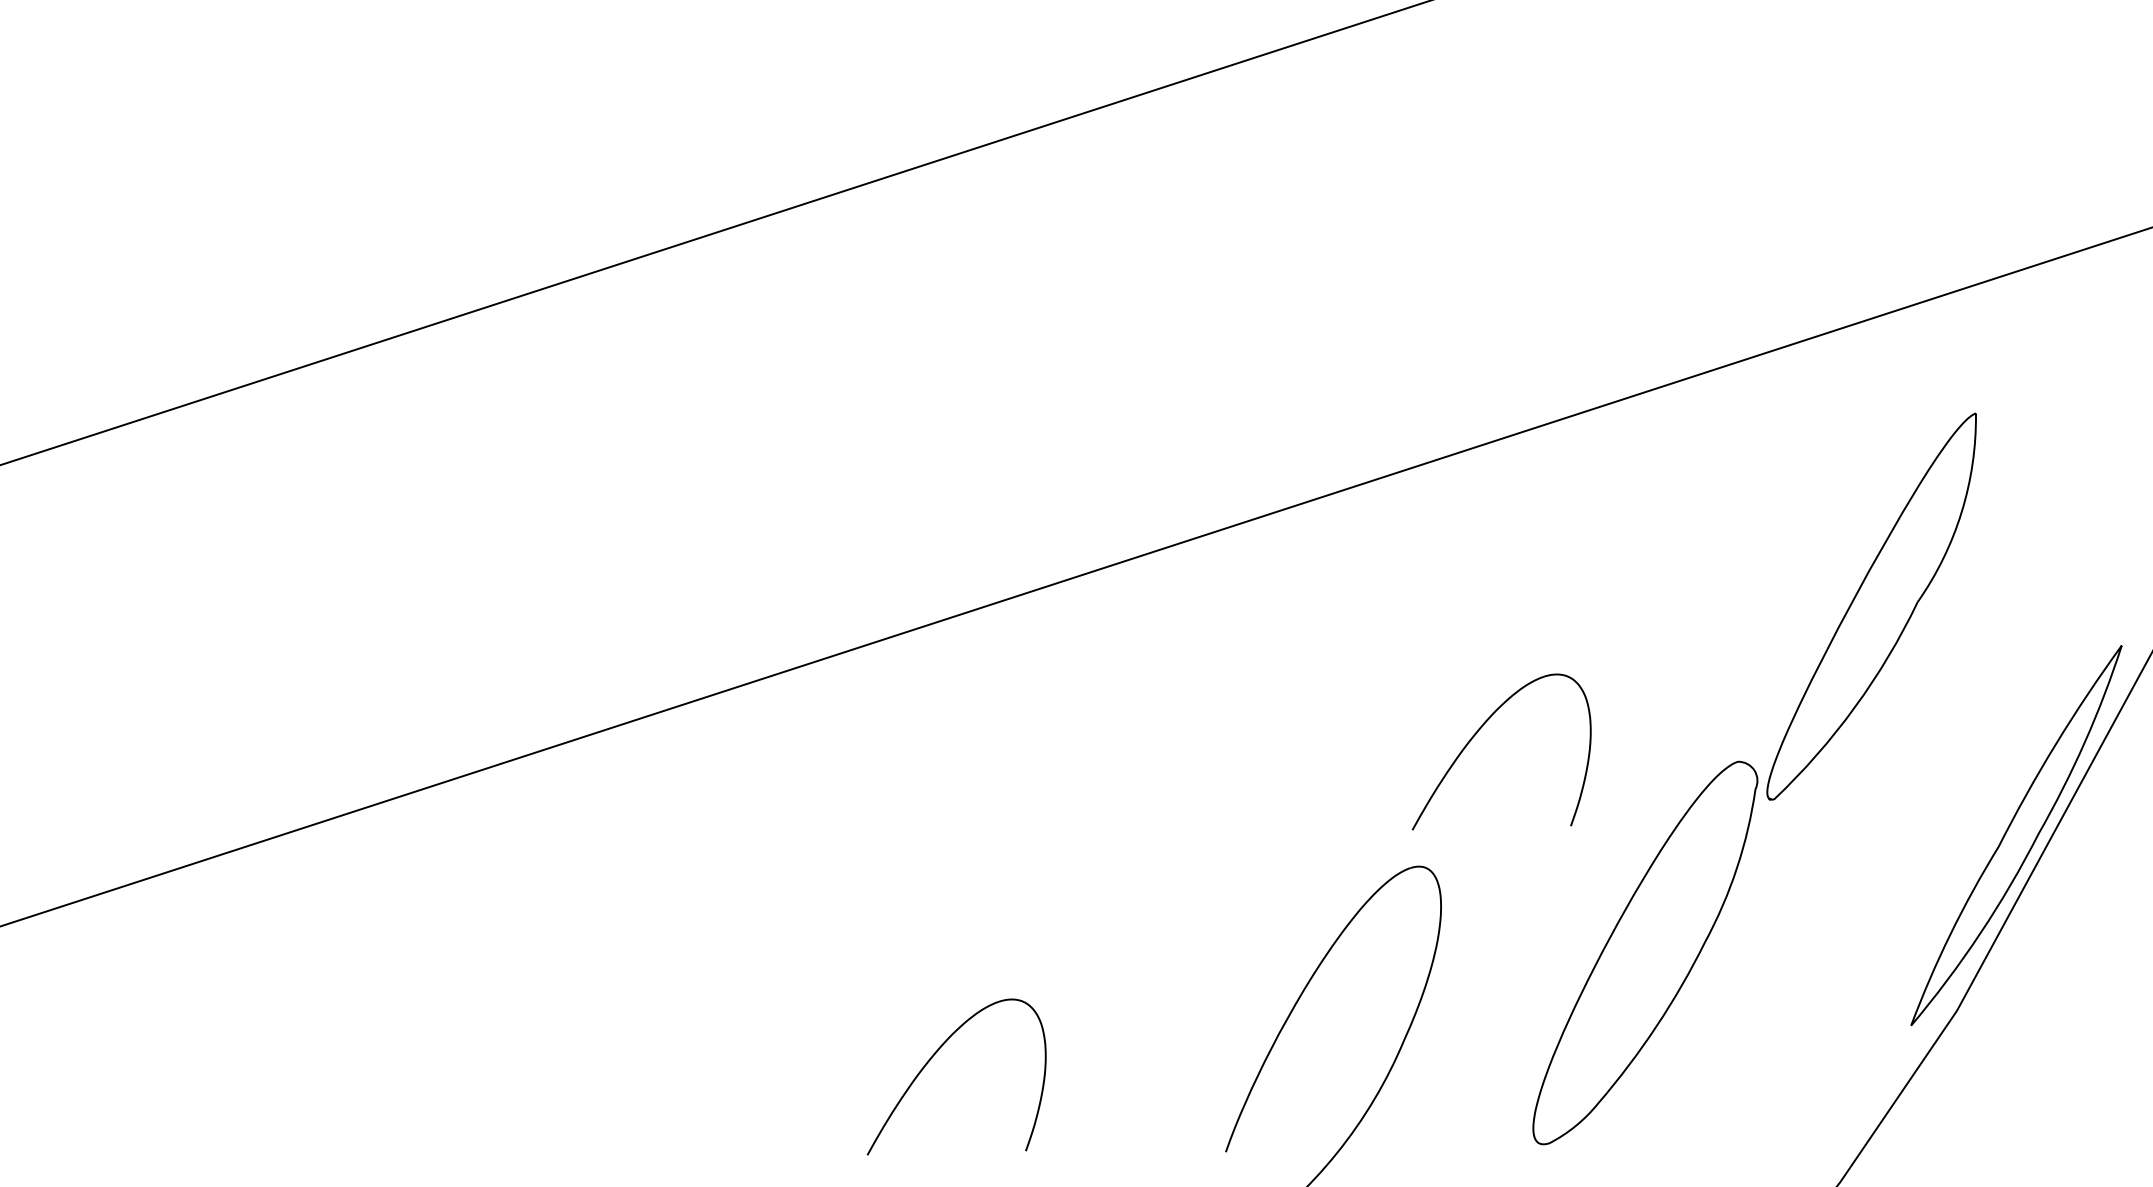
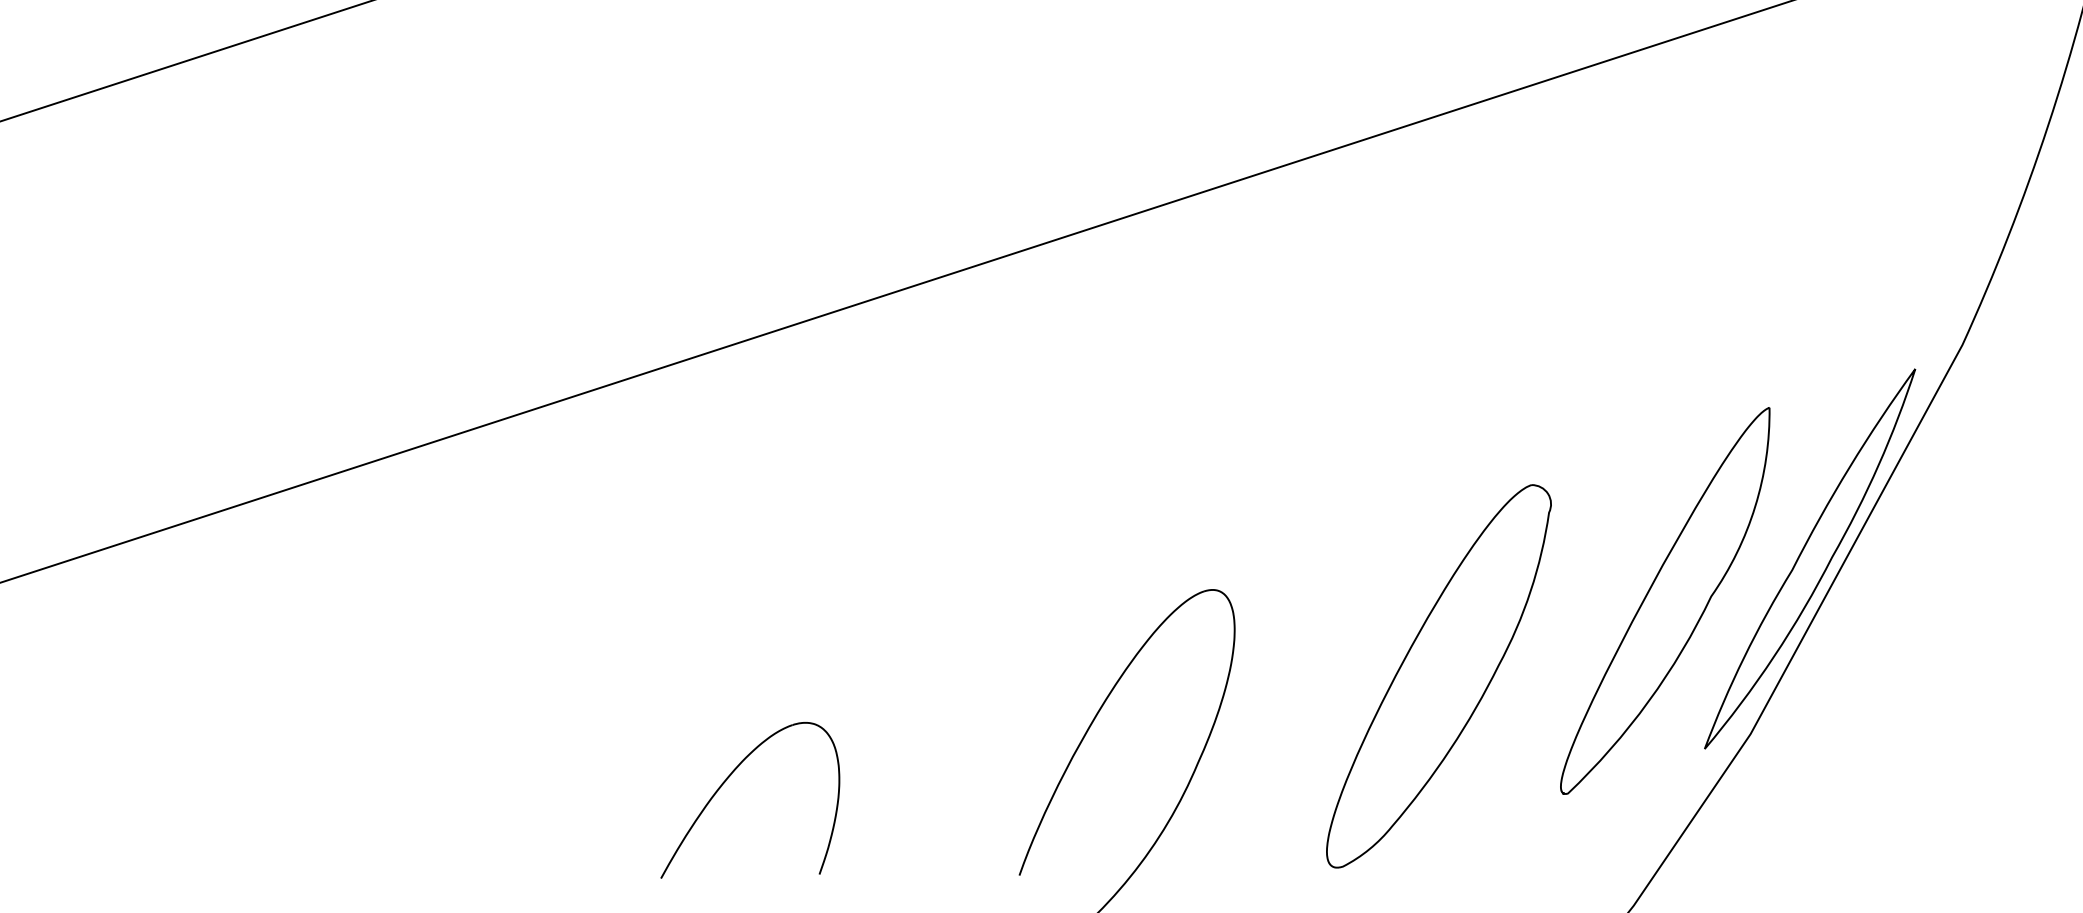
part: (1871, 606) -> (1665, 600), moved
part: (1477, 733) -> (1271, 456), removed

